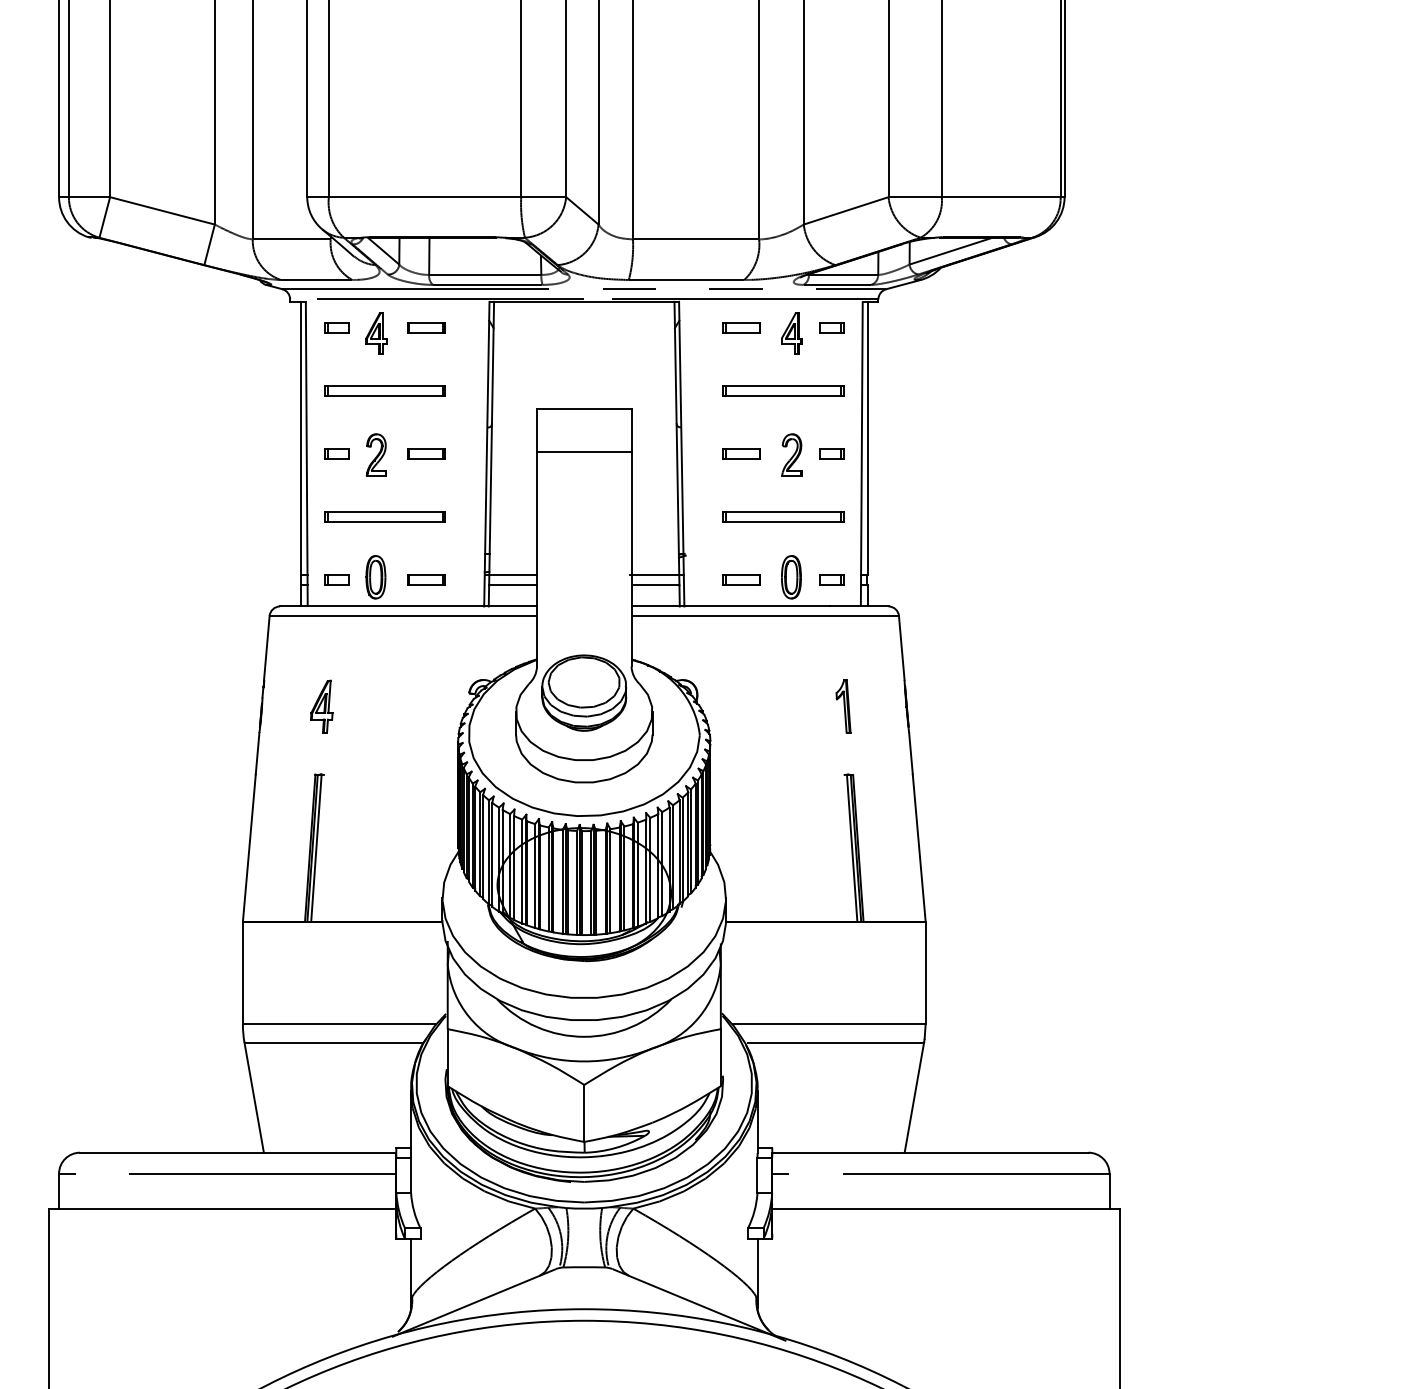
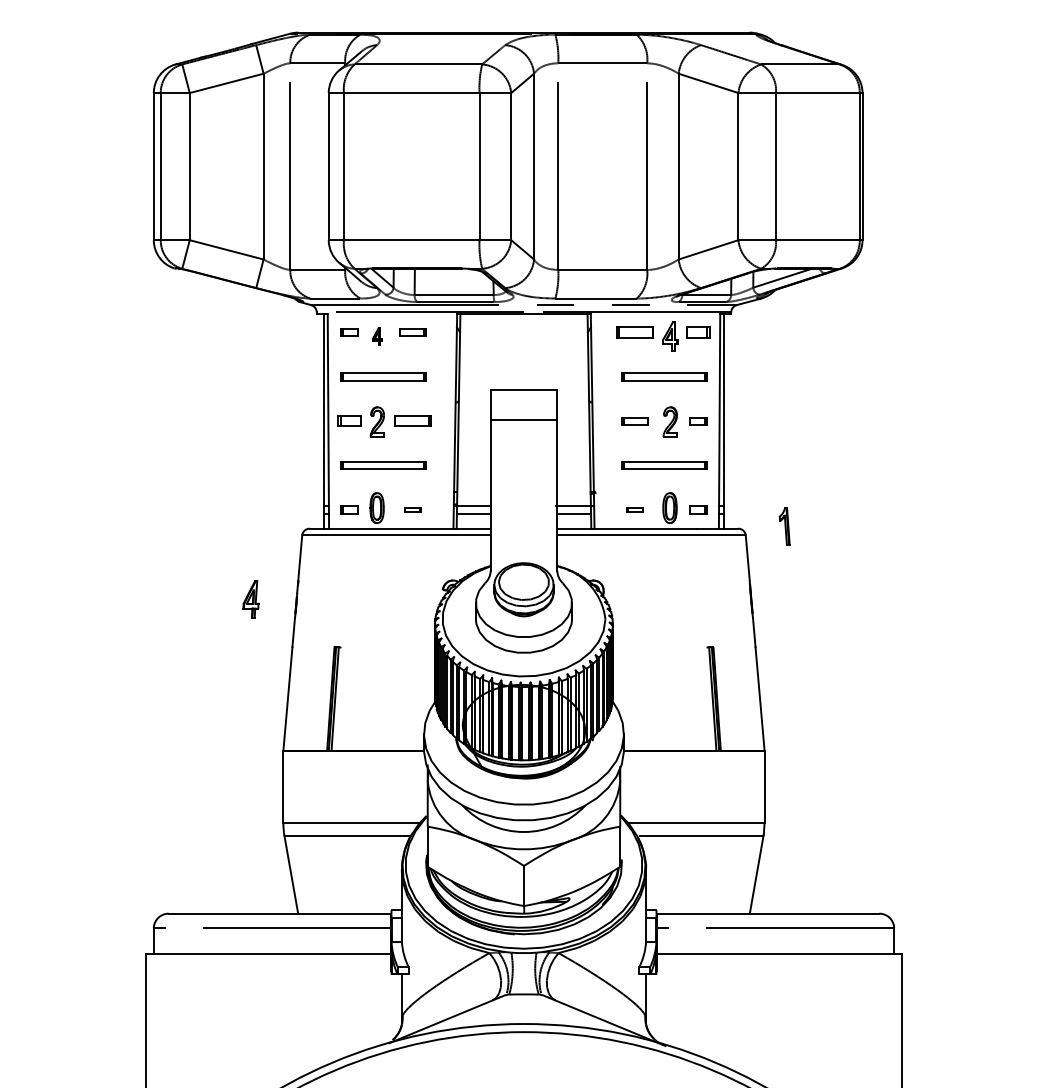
part: (741, 328) -> (634, 332), size x1.4
part: (831, 328) -> (698, 332), size x1.4
part: (376, 333) -> (377, 336), size x0.6
part: (336, 454) -> (349, 421), size x1.4
part: (426, 454) -> (412, 421), size x1.4
part: (426, 579) -> (412, 509), size x0.6
part: (741, 579) -> (634, 509), size x0.6
part: (321, 706) -> (250, 599), moved
part: (843, 706) -> (784, 526), moved

